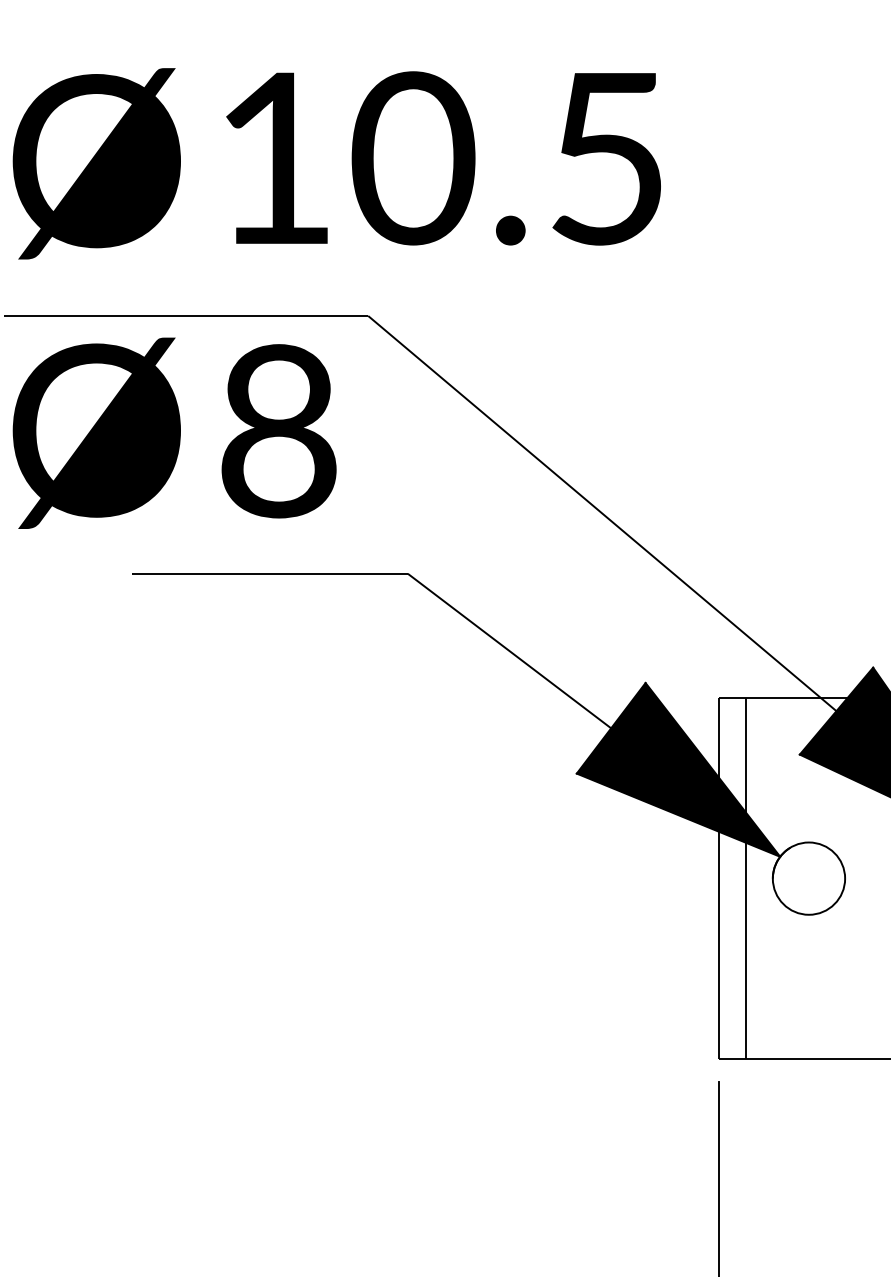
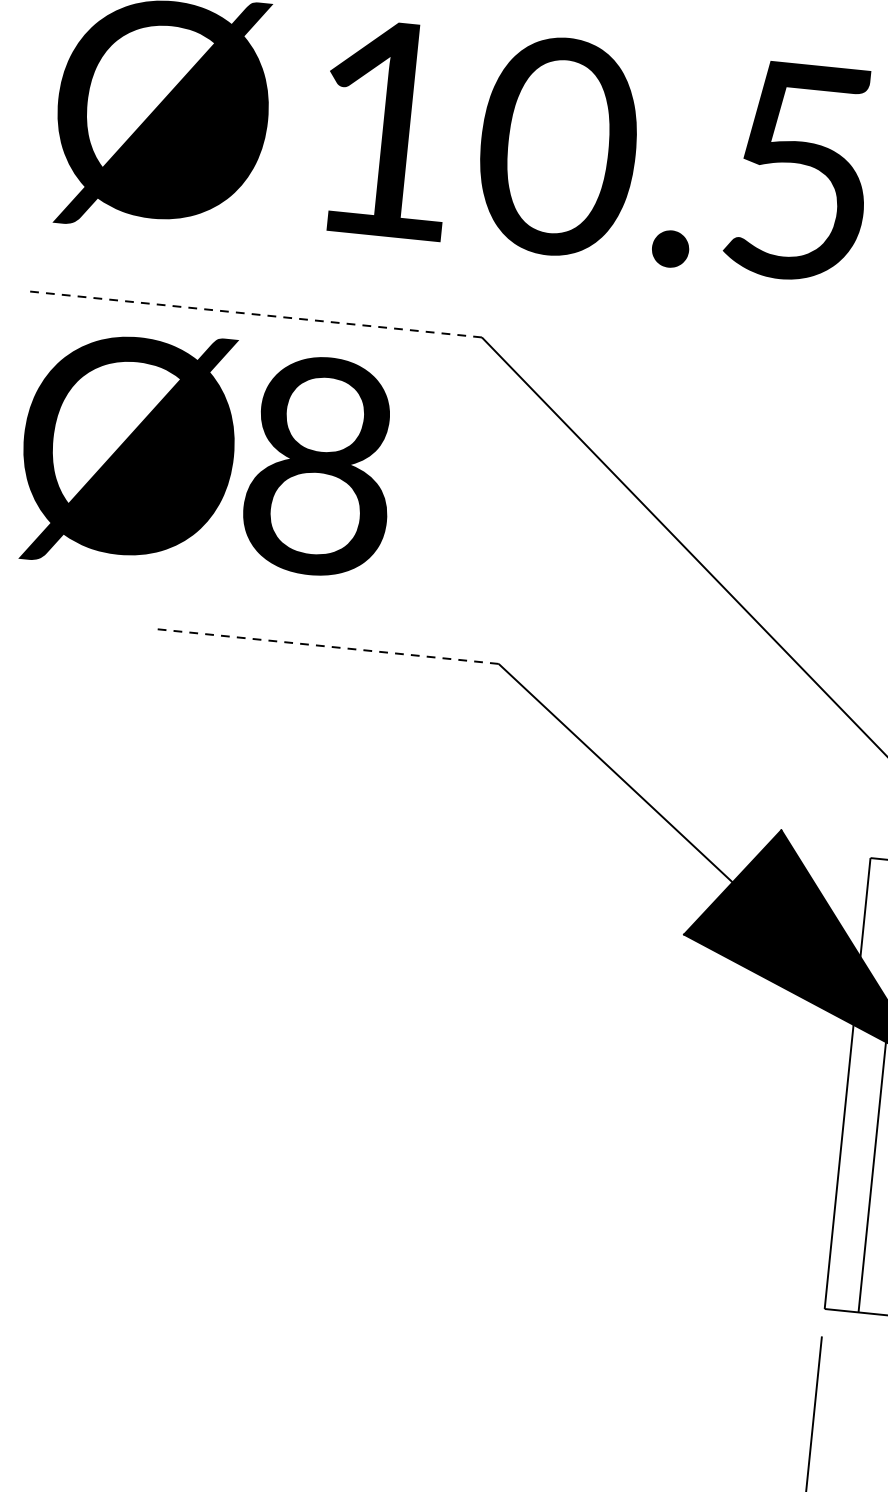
line: (186, 315) -> (255, 313), solid -> dashed
text: (278, 431) -> (319, 466), moved
line: (269, 573) -> (326, 646), solid -> dashed

